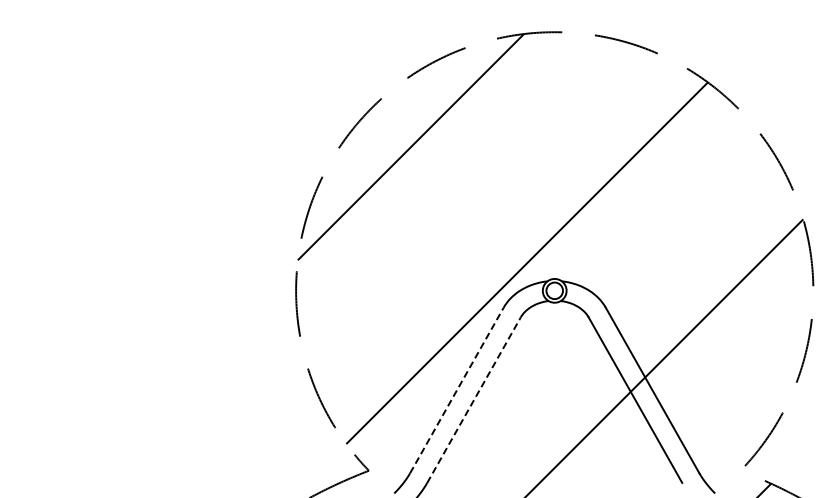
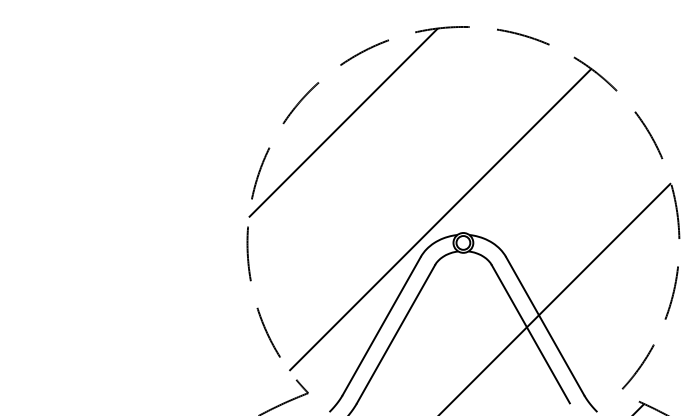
line: (457, 390) -> (382, 326), dashed -> solid
line: (474, 399) -> (396, 333), dashed -> solid

